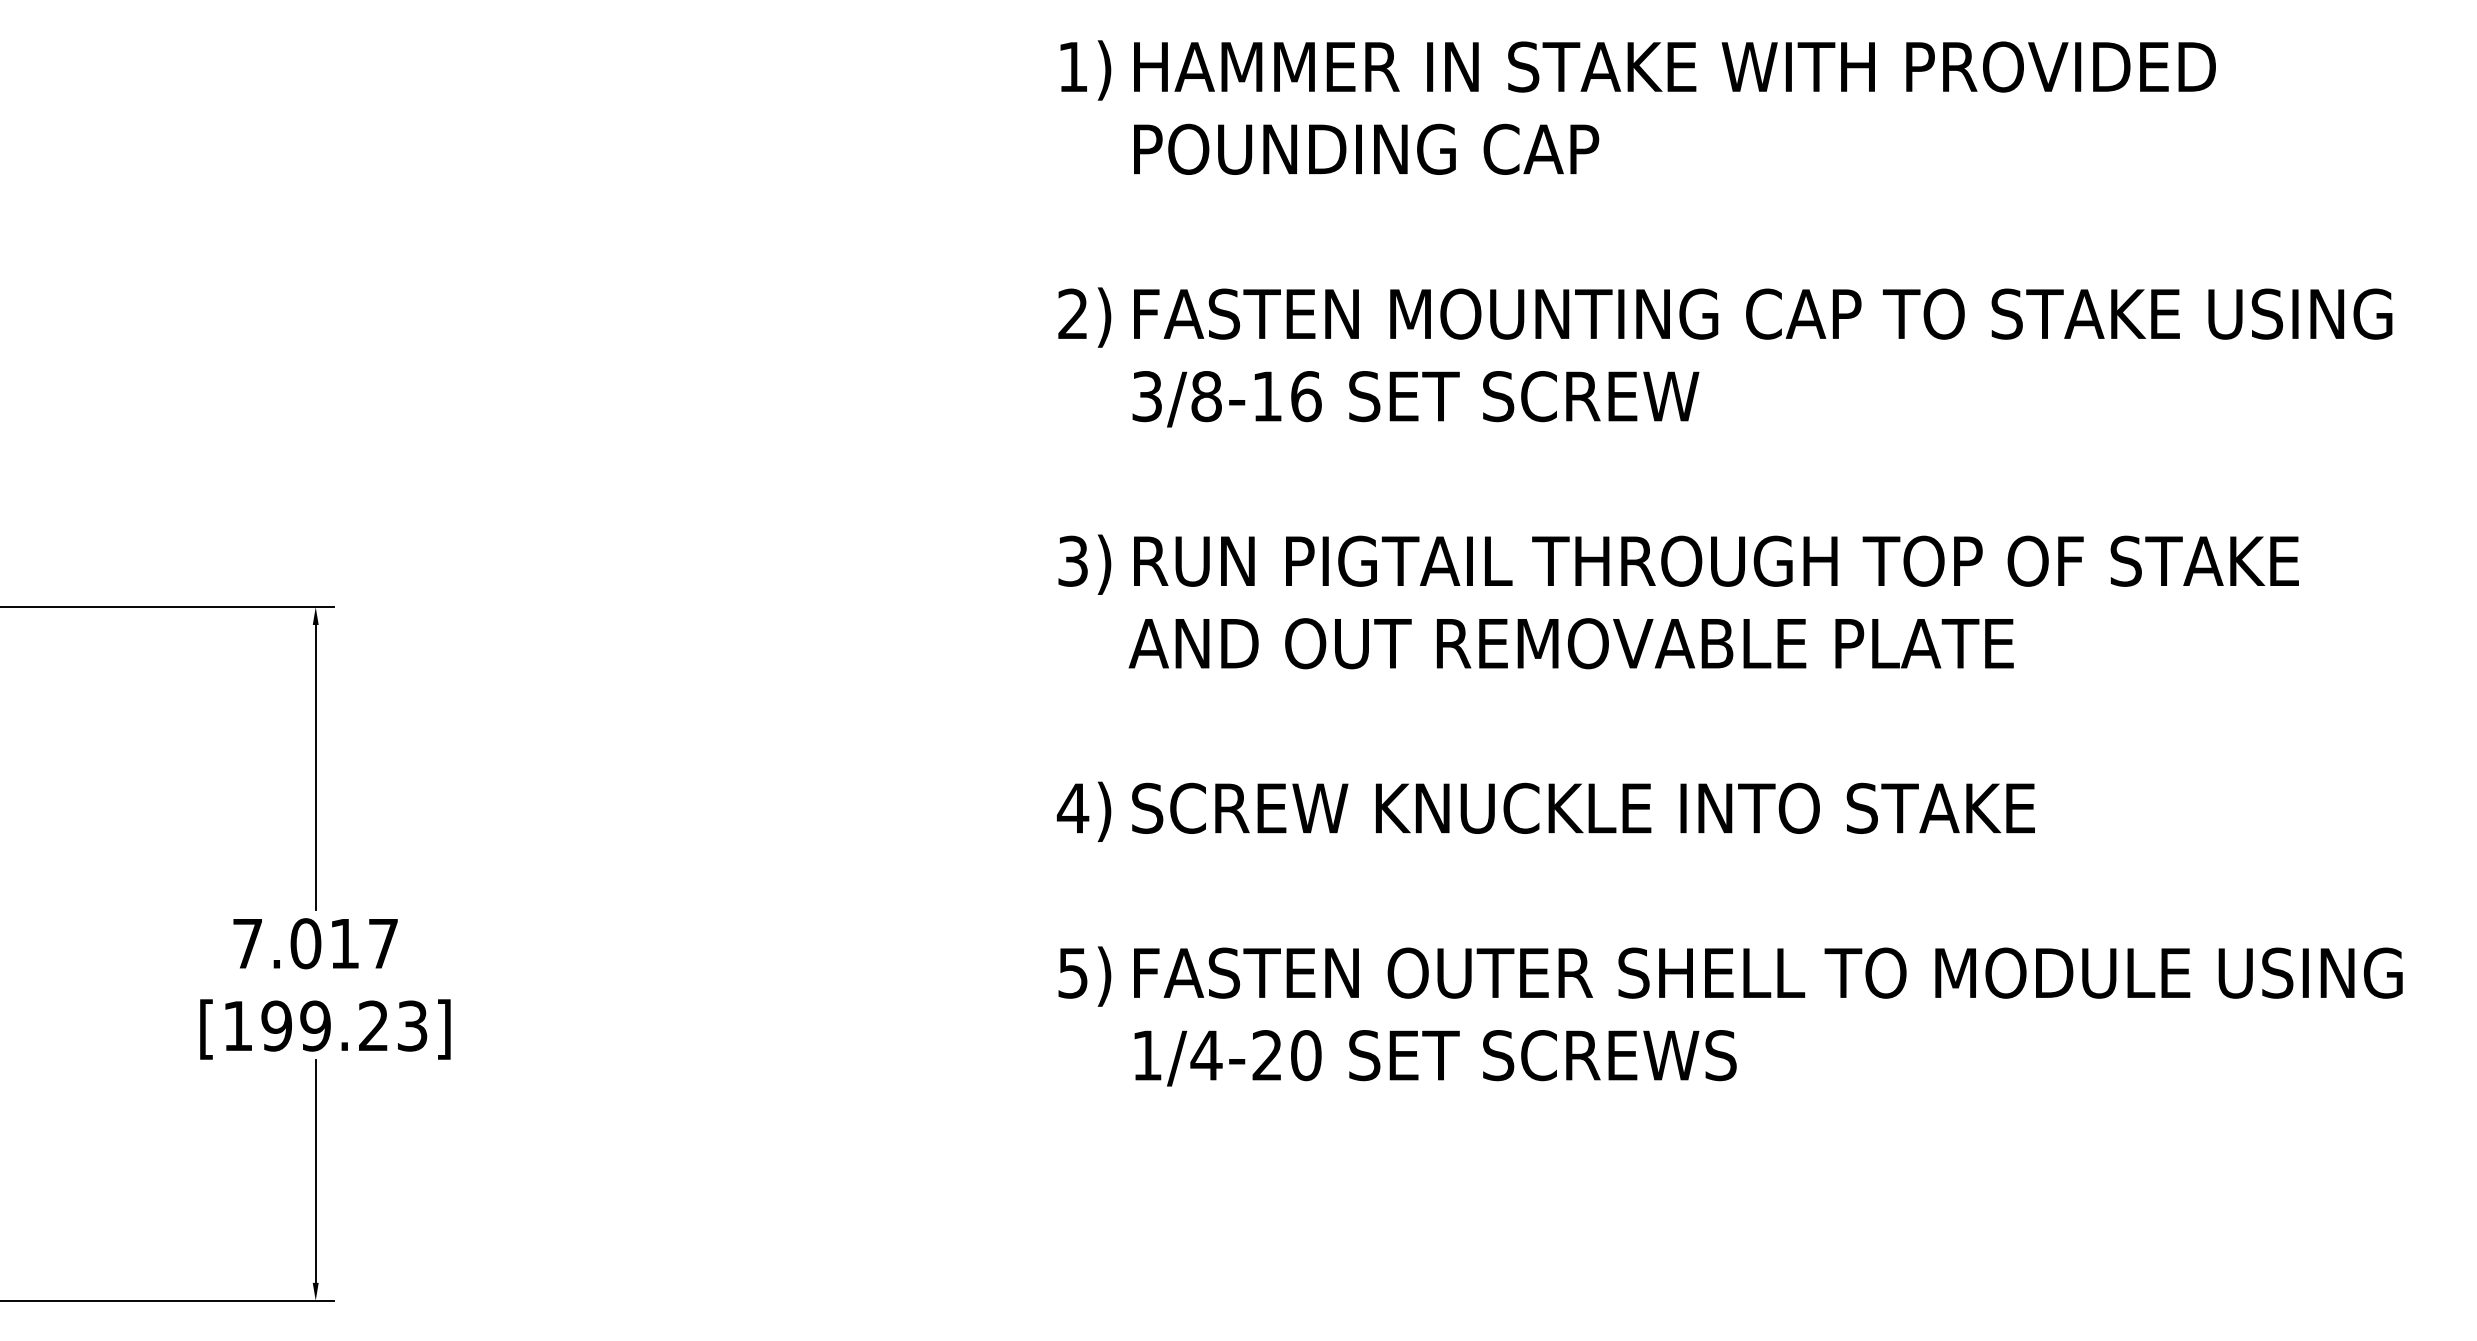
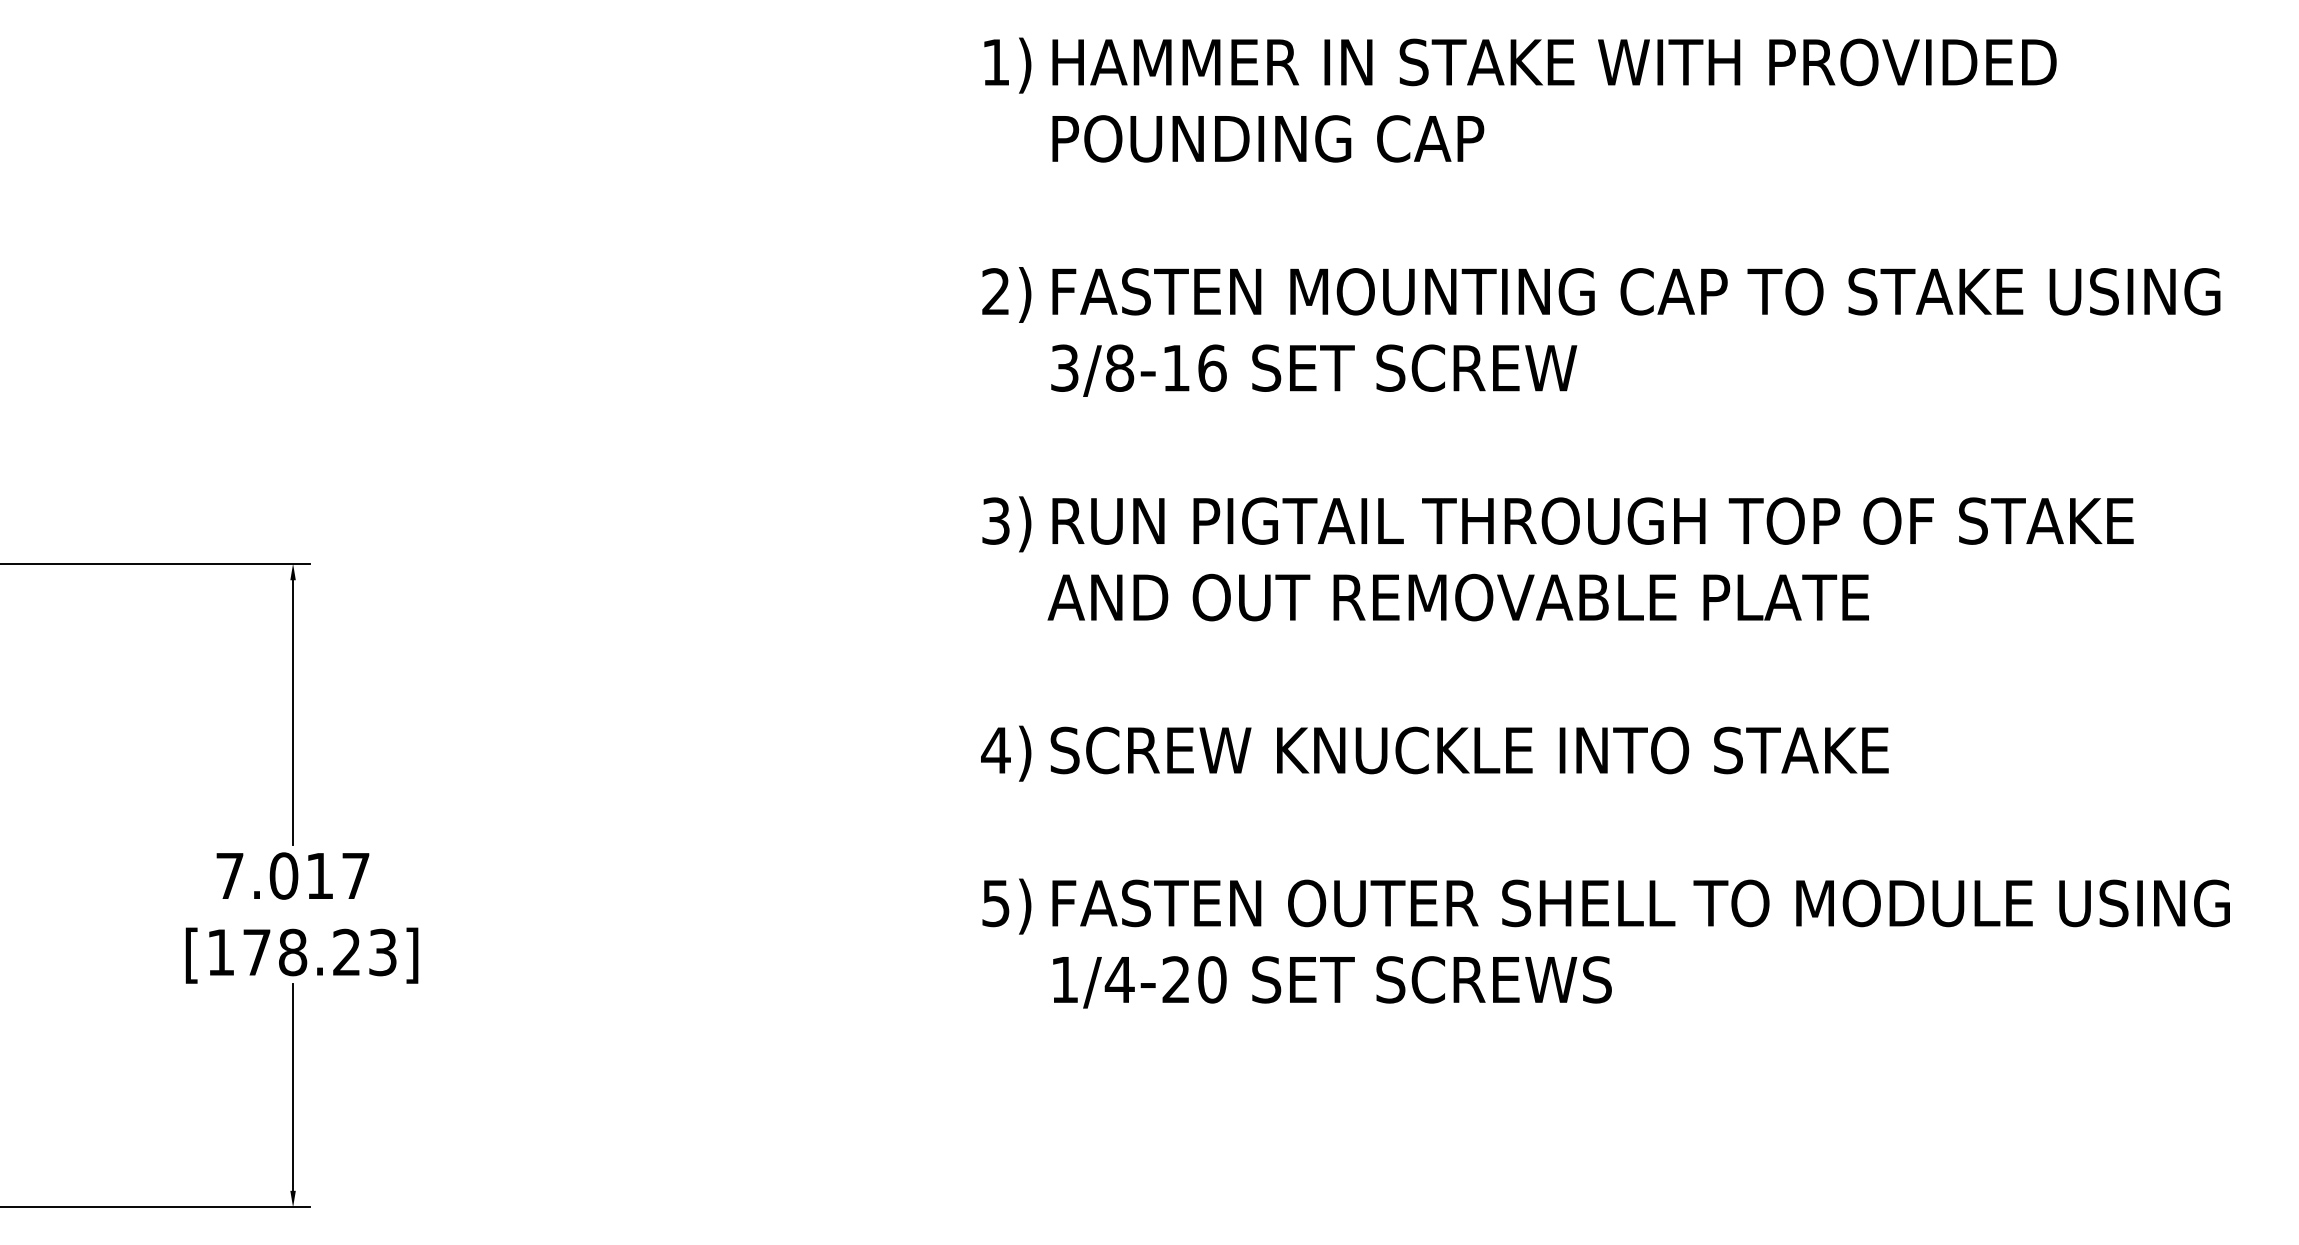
text: (295, 1025) -> (274, 951), [199.23] -> [178.23]

